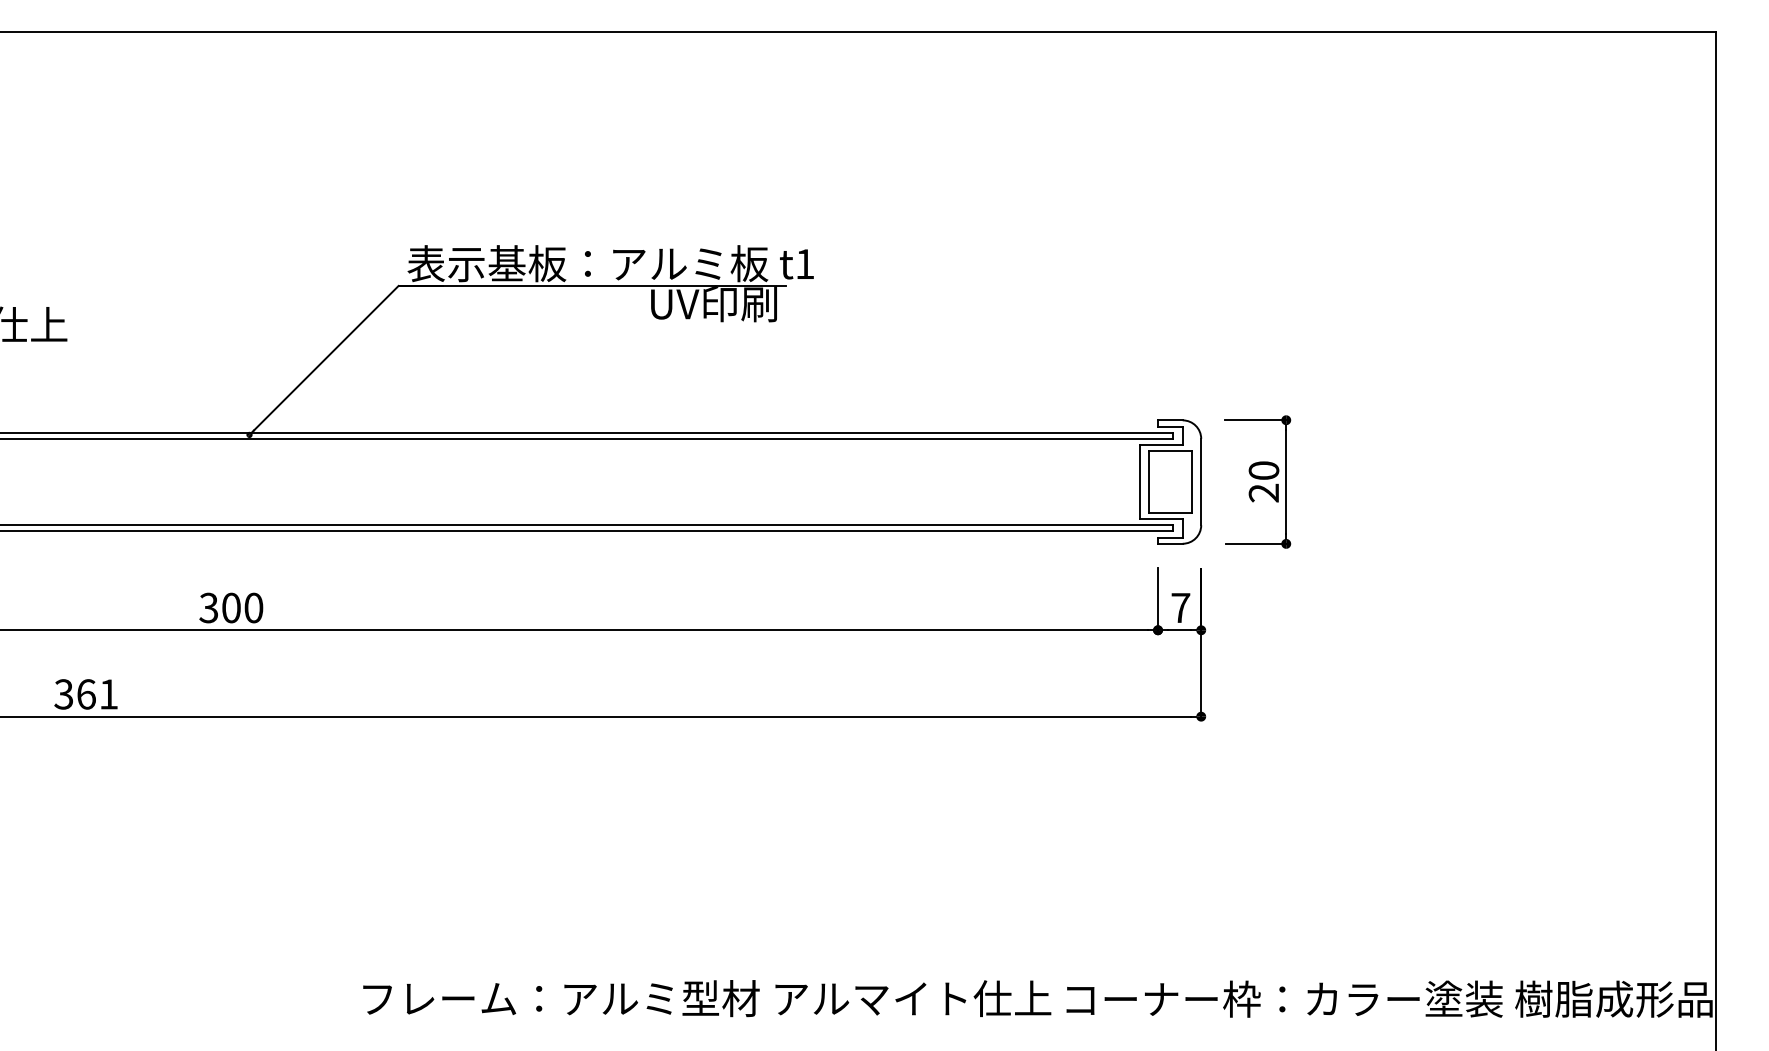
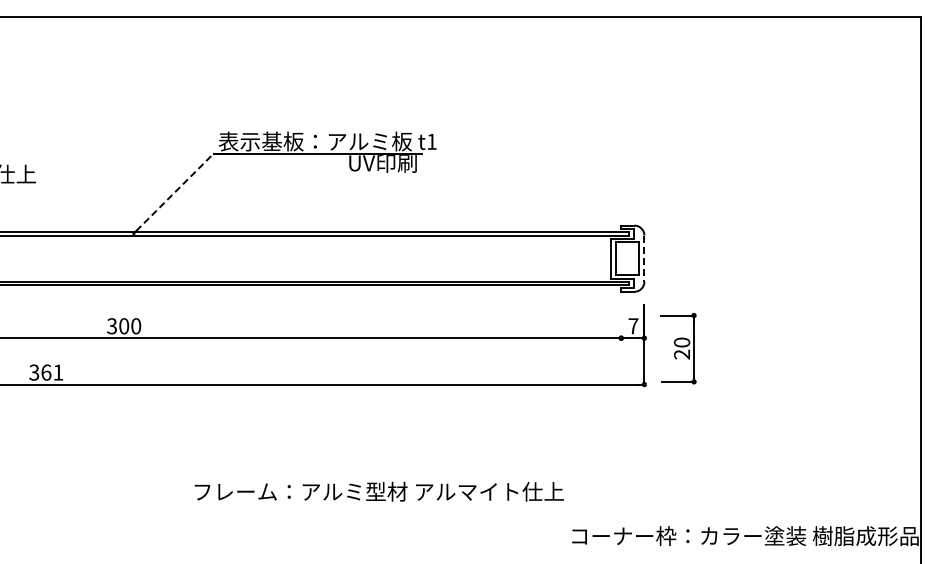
line: (327, 358) -> (175, 192), solid -> dashed
part: (1257, 481) -> (678, 348), moved
line: (1201, 483) -> (644, 259), solid -> dashed
line: (1158, 599) -> (621, 321), removed
text: (705, 998) -> (378, 491), moved

